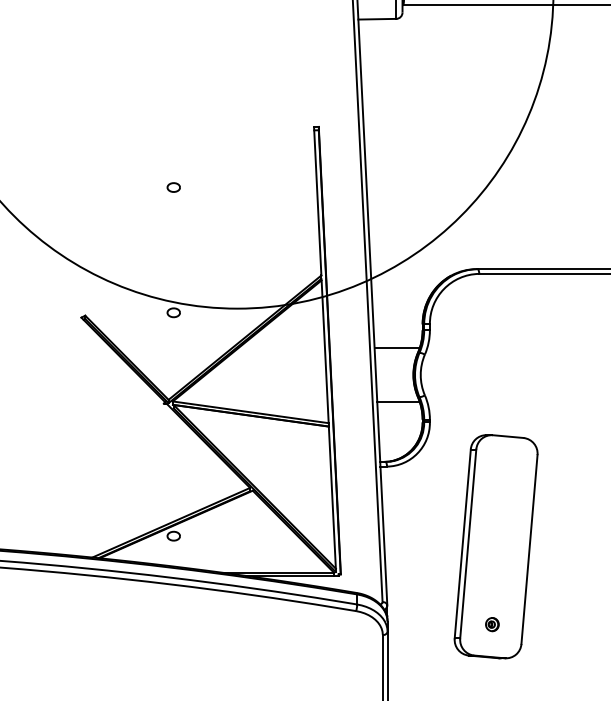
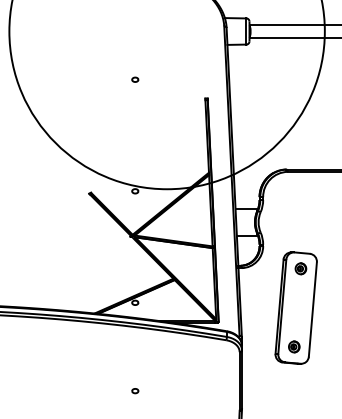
part: (174, 186) -> (135, 79), moved
part: (504, 467) -> (300, 268), added
part: (492, 623) -> (294, 346), size x1.67

